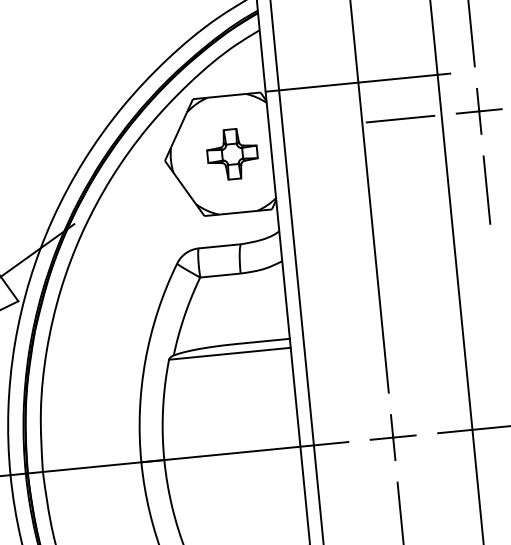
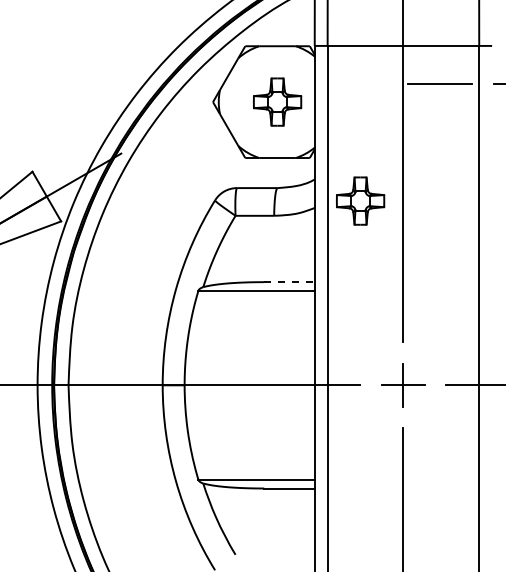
part: (329, 248) -> (360, 200), added
line: (263, 341) -> (289, 282), solid -> dashed

